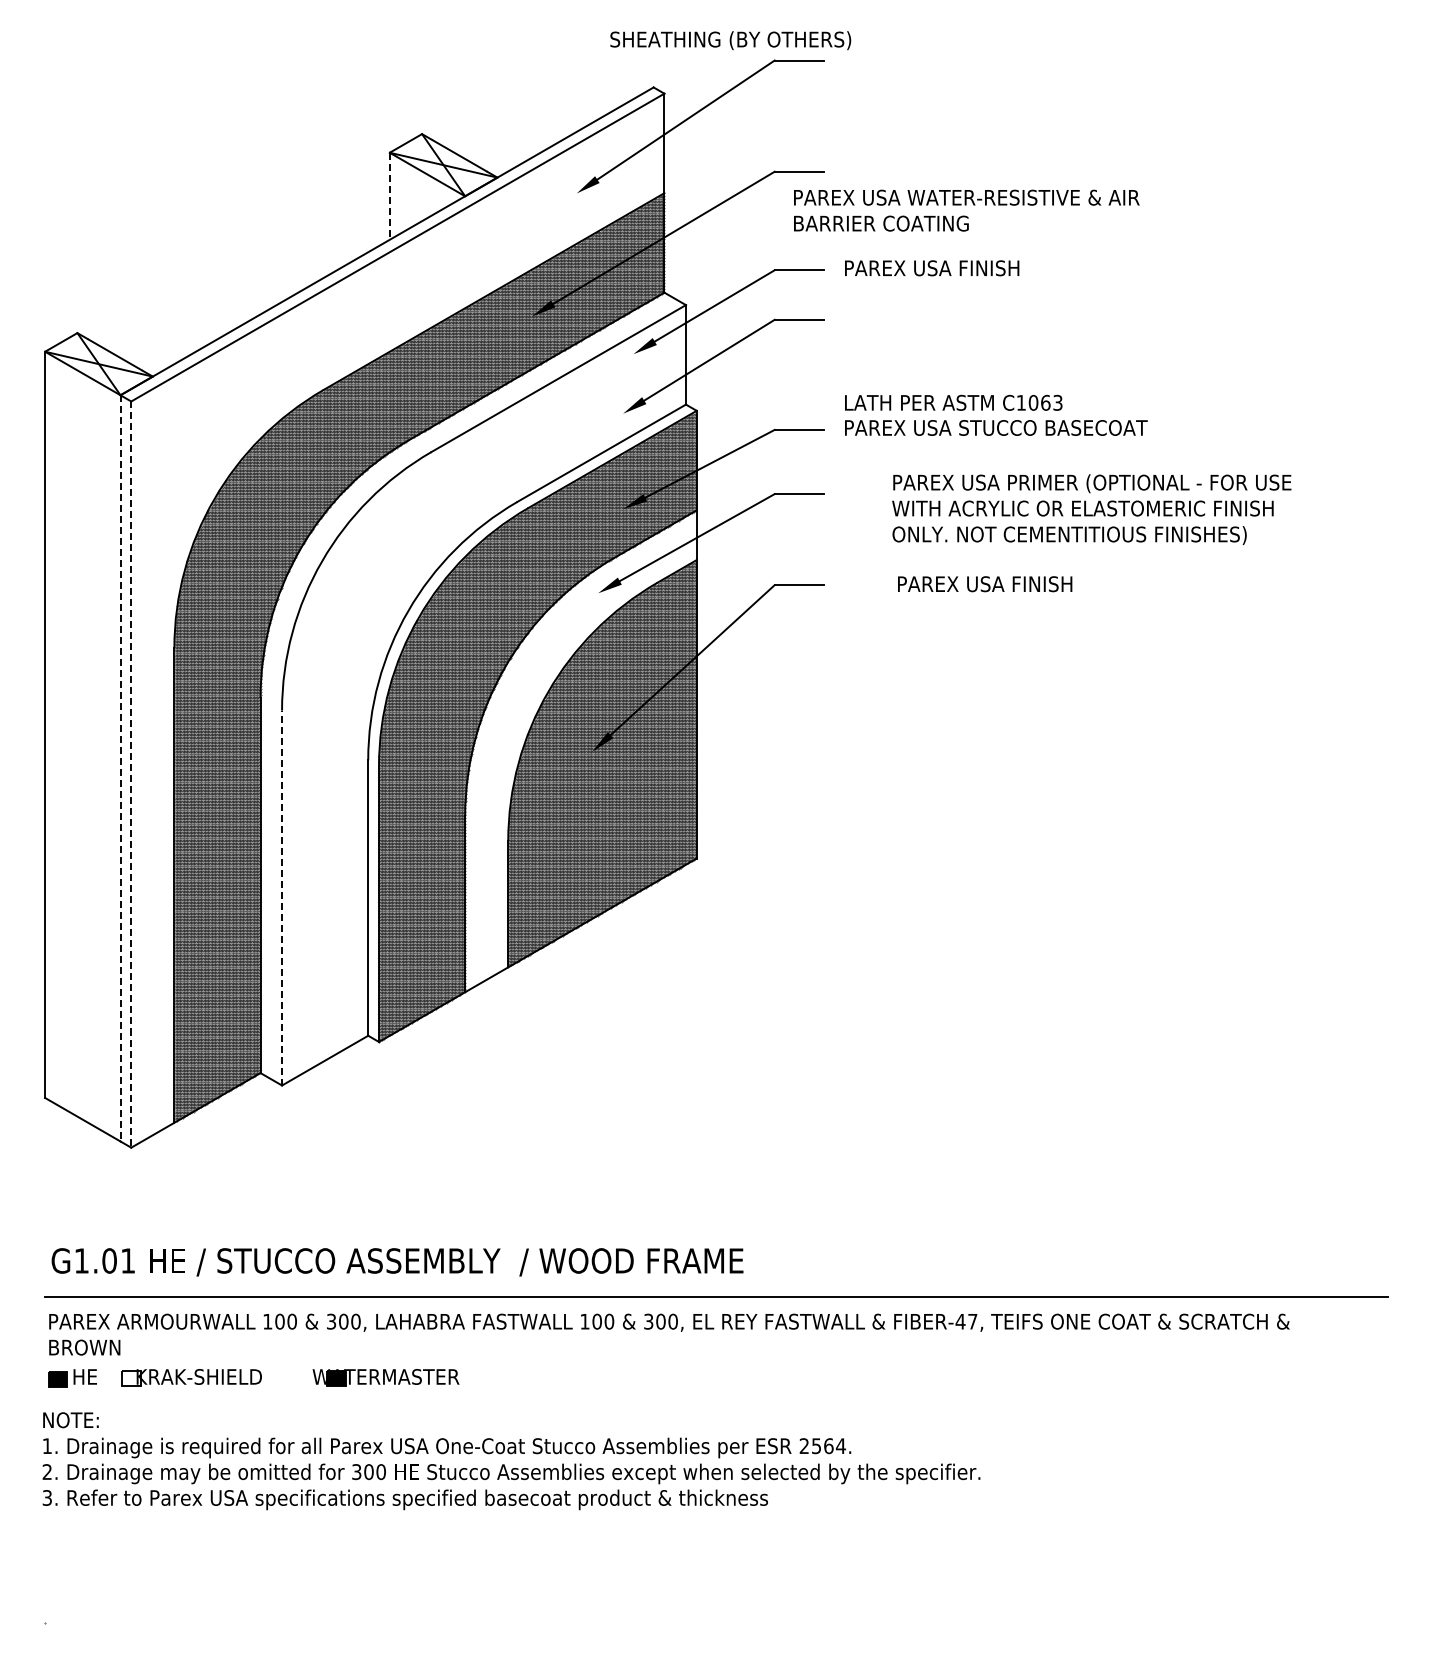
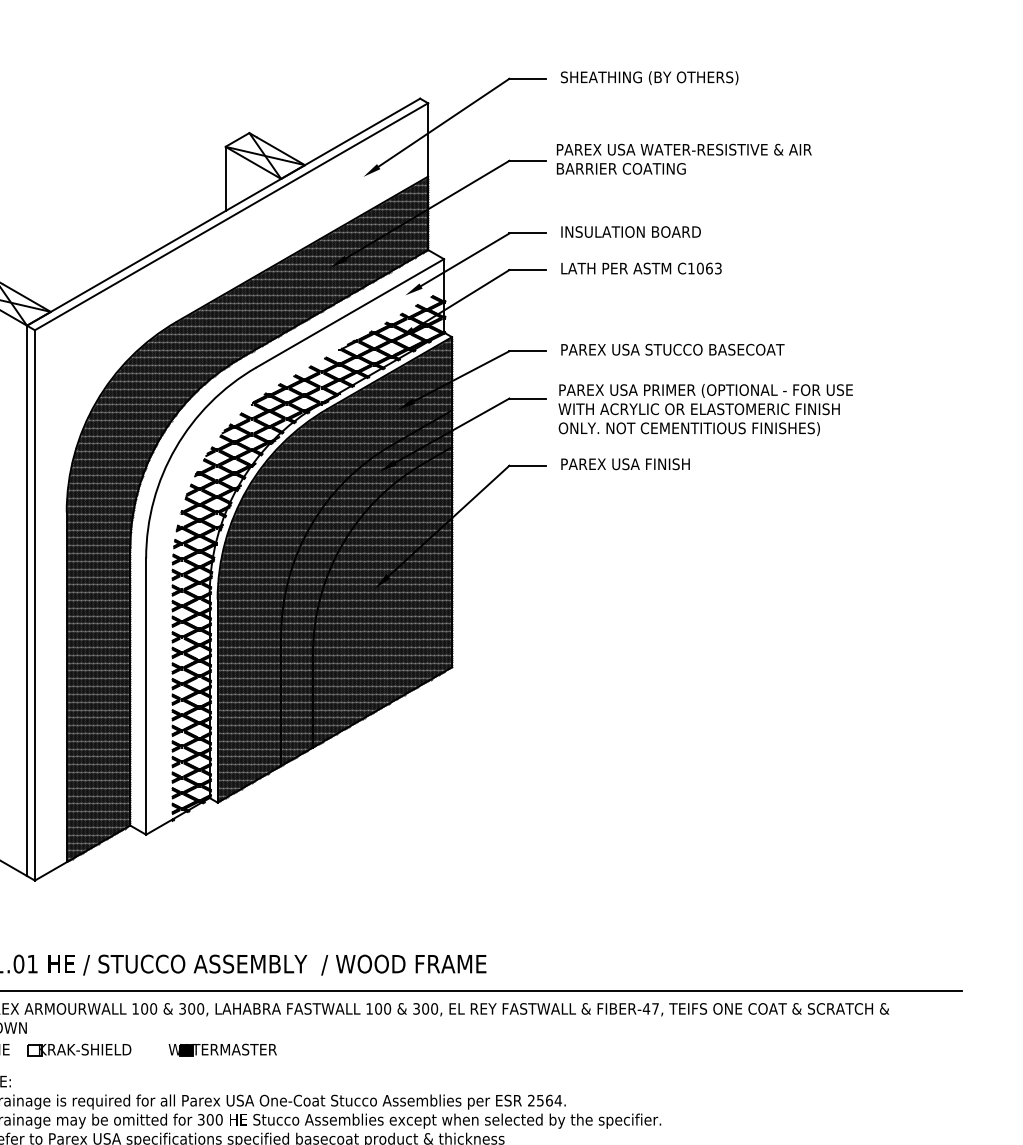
text: (730, 40) -> (649, 78), moved
line: (389, 196) -> (225, 179), dashed -> solid
text: (966, 210) -> (684, 159), moved
text: (940, 268) -> (631, 232), PAREX USA FINISH -> INSULATION BOARD
text: (953, 402) -> (641, 268), moved
text: (1091, 509) -> (705, 409), moved
text: (985, 584) -> (625, 464), moved
hatch: (502, 705) -> (308, 554), added
hatch: (580, 750) -> (366, 587), added
line: (120, 768) -> (26, 600), dashed -> solid
line: (131, 775) -> (35, 606), dashed -> solid
line: (282, 897) -> (146, 696), dashed -> solid

